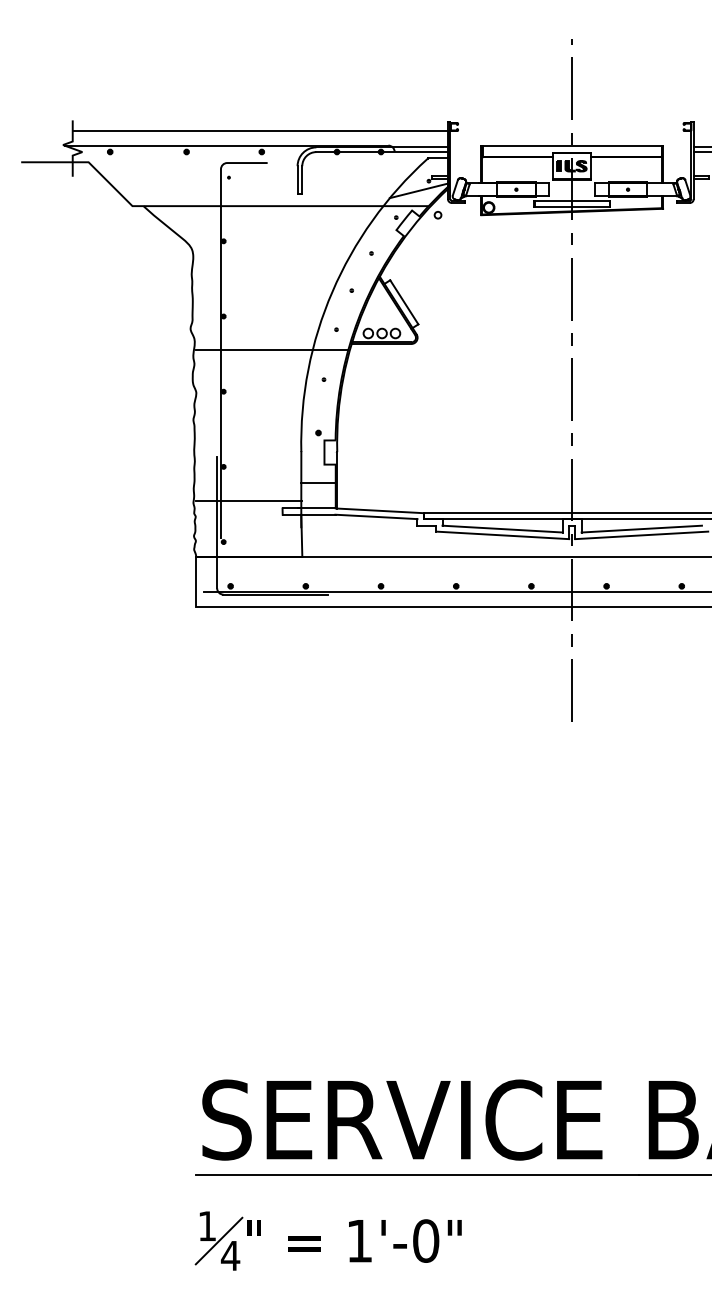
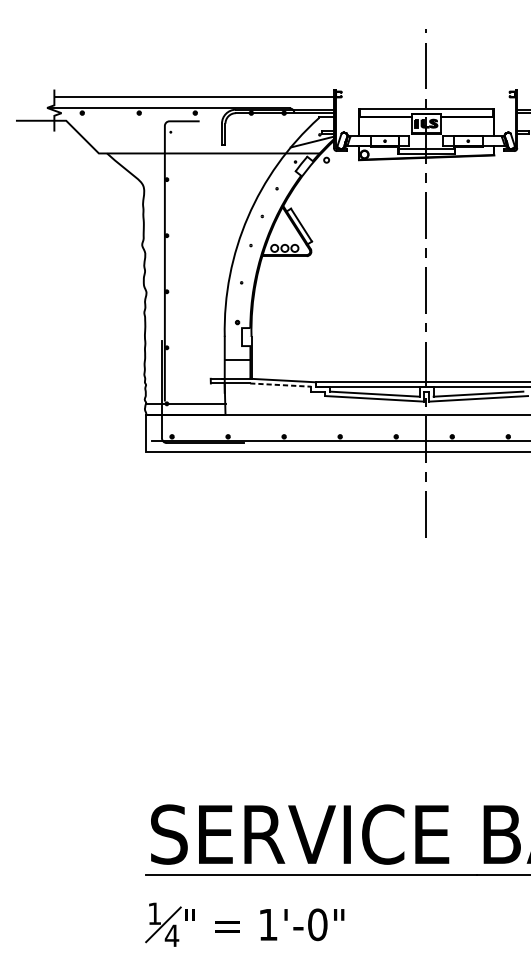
line: (272, 350) -> (203, 261), removed
line: (249, 500) -> (186, 404), moved
line: (376, 516) -> (280, 384), solid -> dashed

